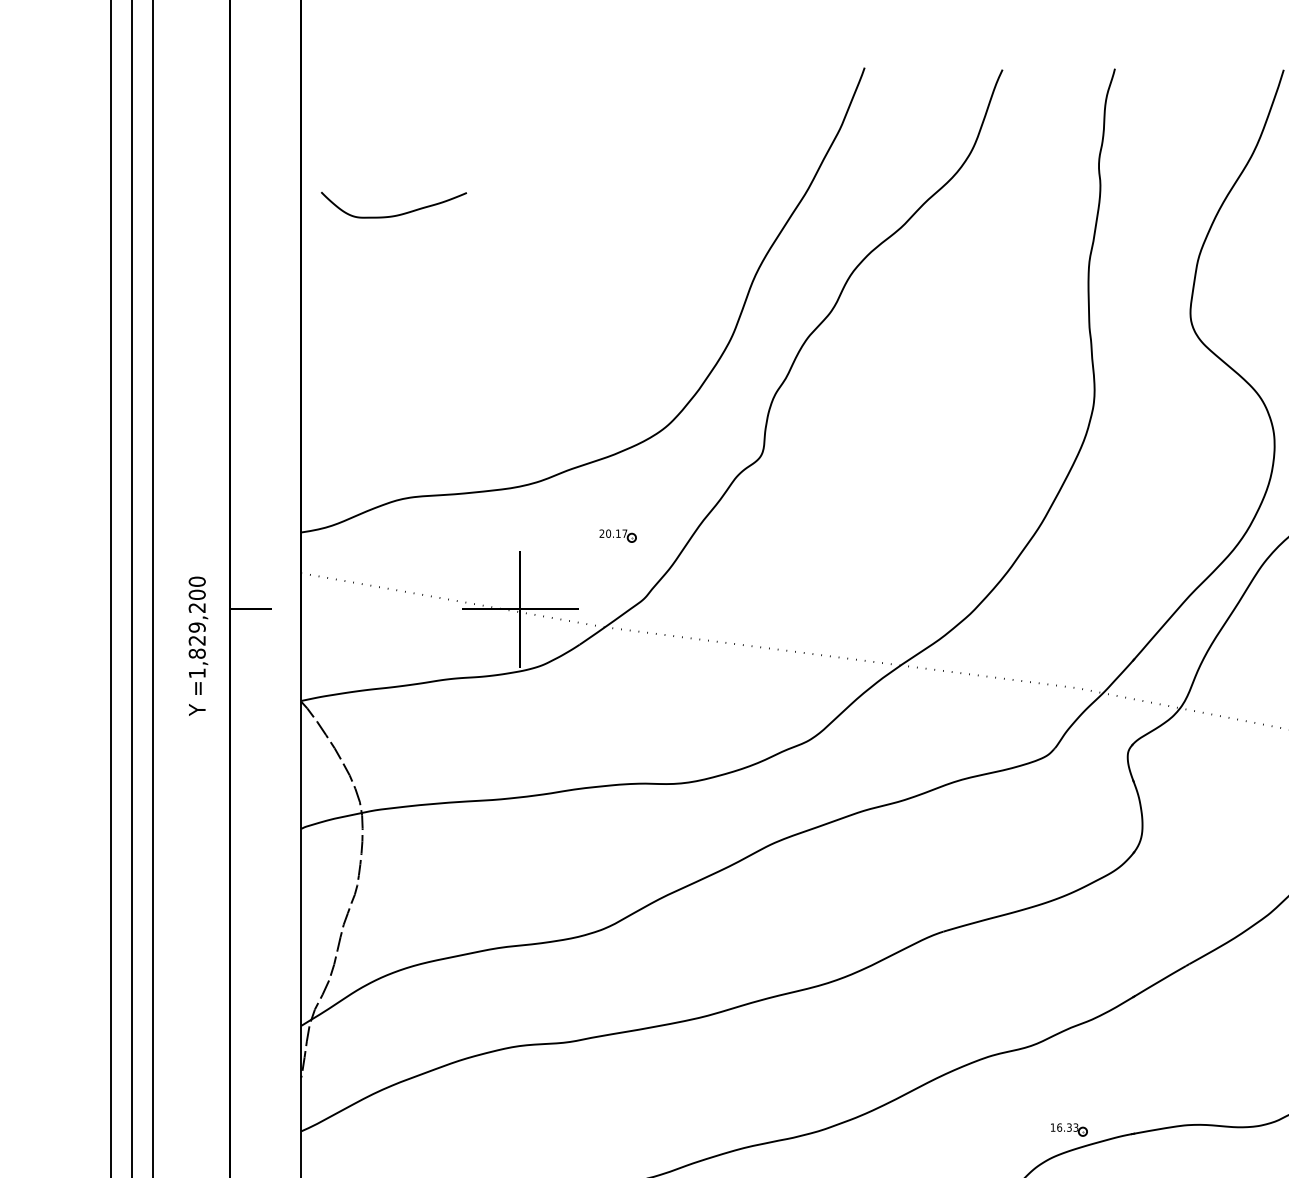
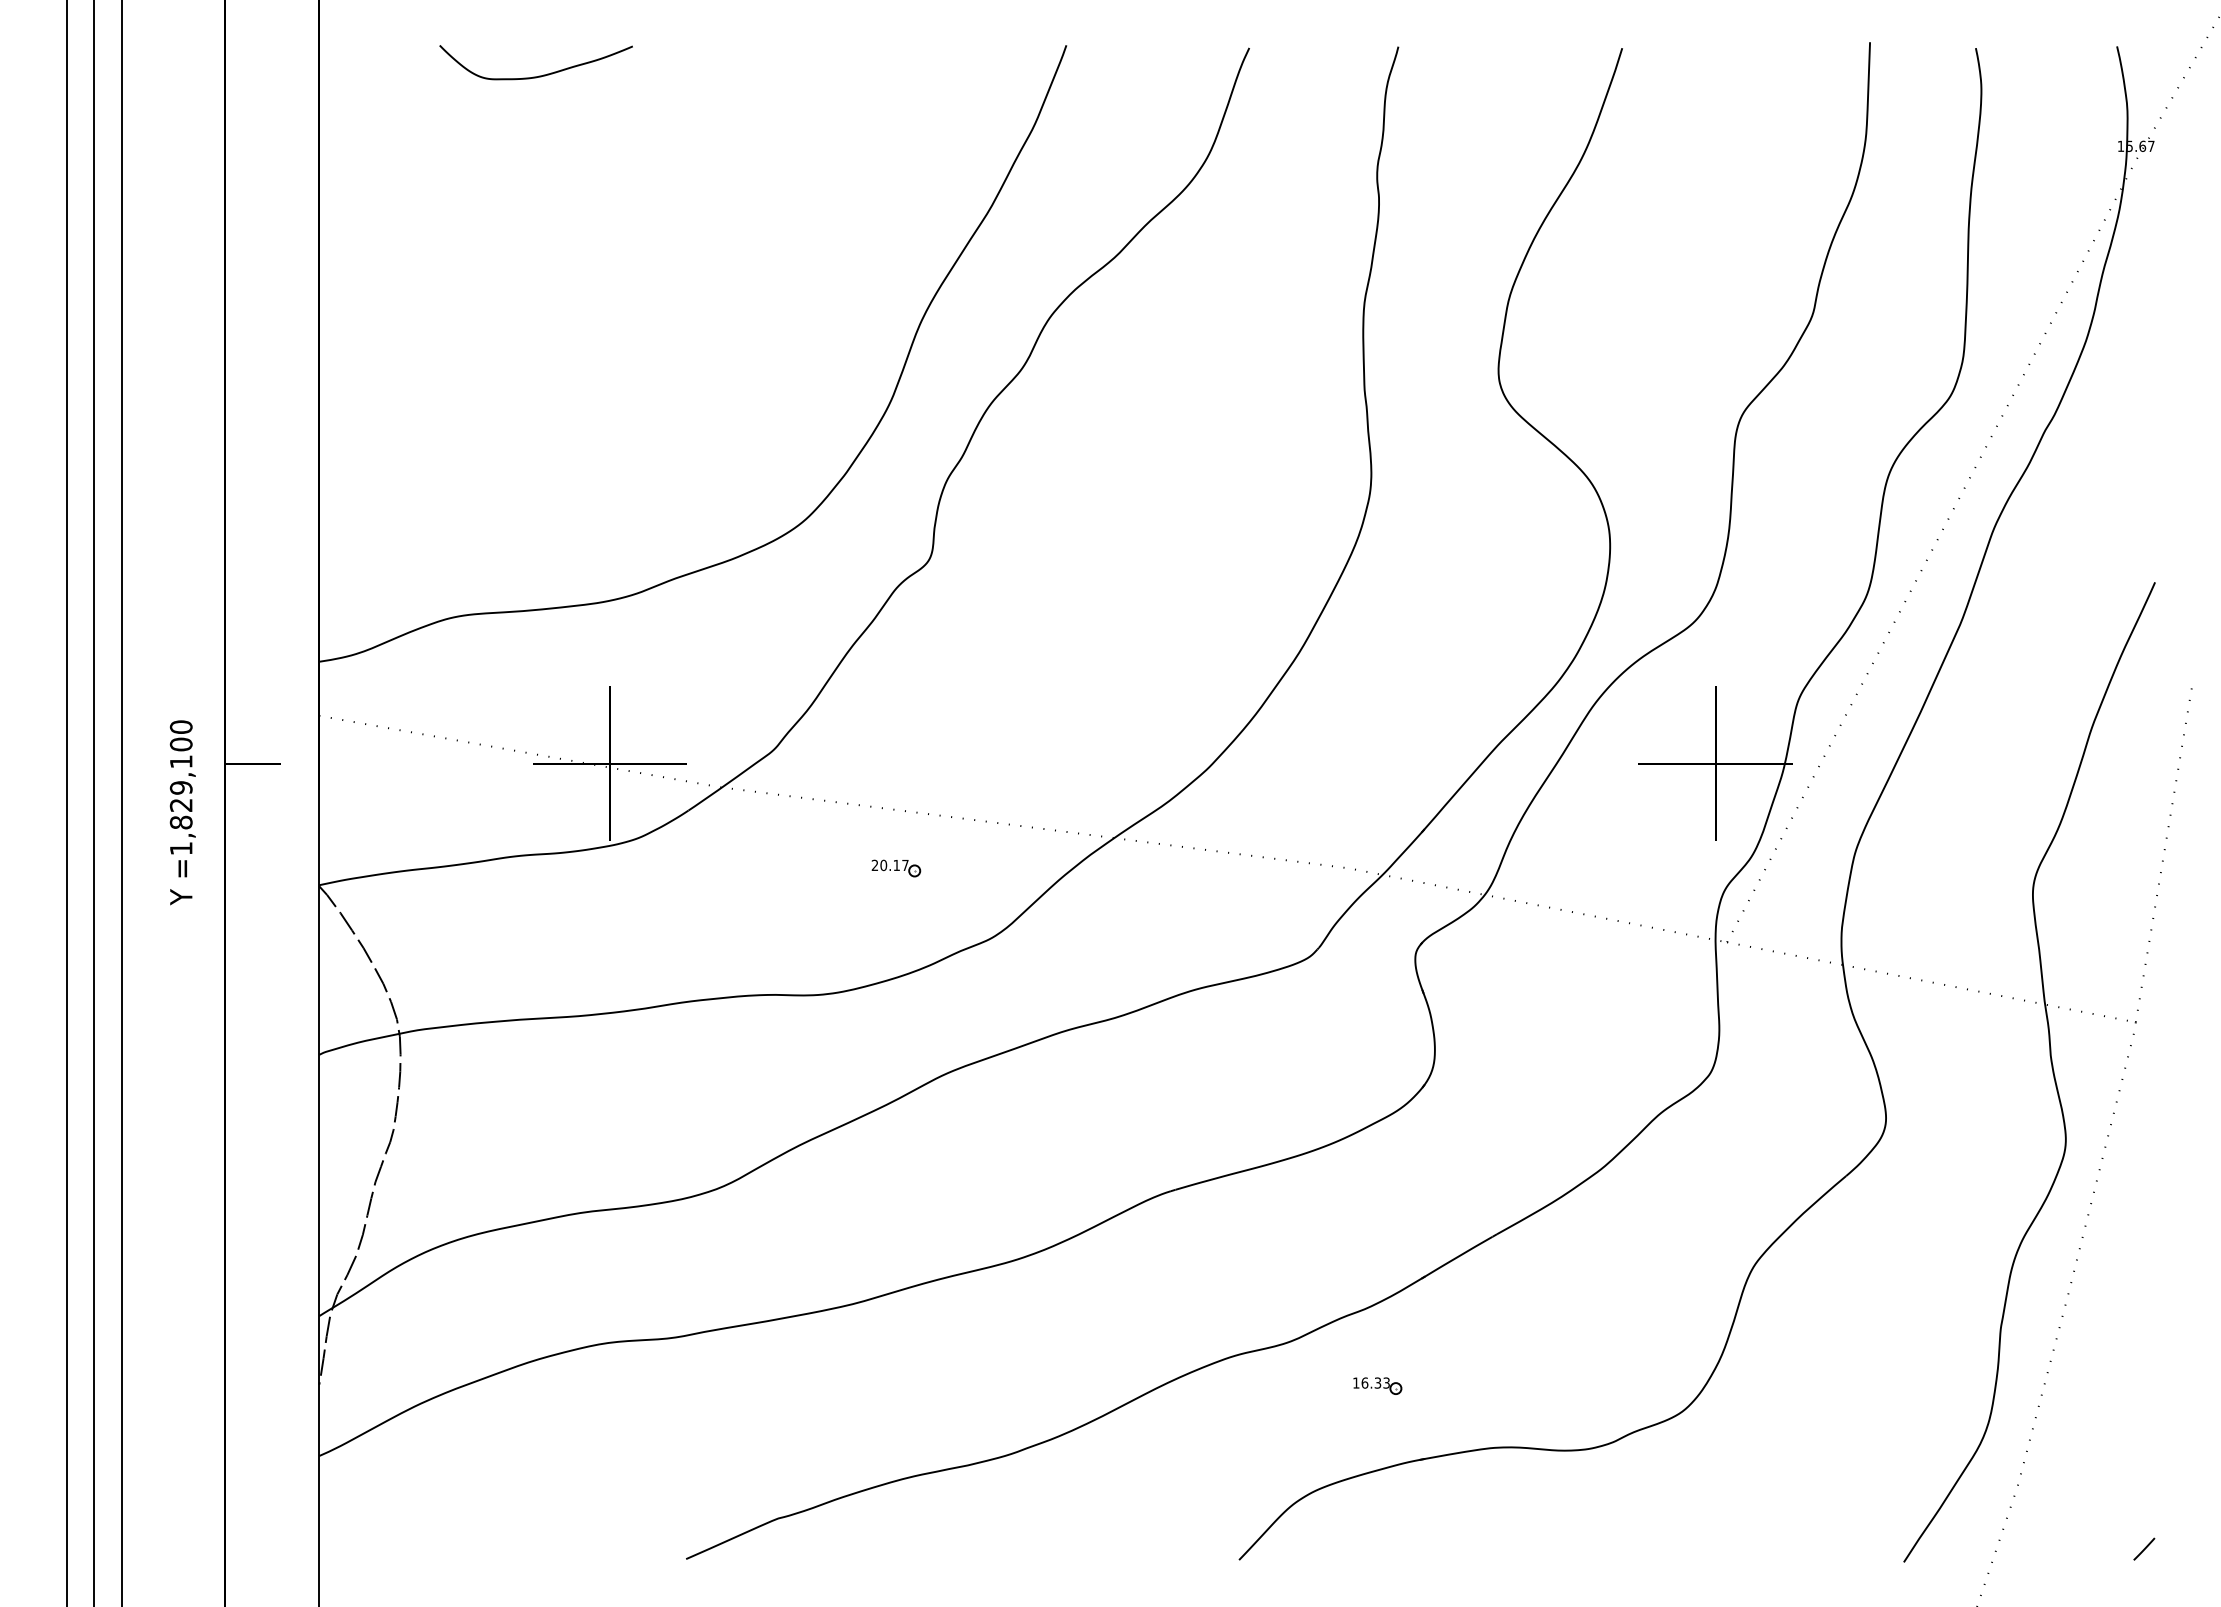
curve: (396, 214) -> (539, 75), moved
part: (618, 536) -> (896, 868), moved
text: (196, 607) -> (180, 761), =1,829,200 -> =1,829,100
part: (1069, 1129) -> (1377, 1385), moved

